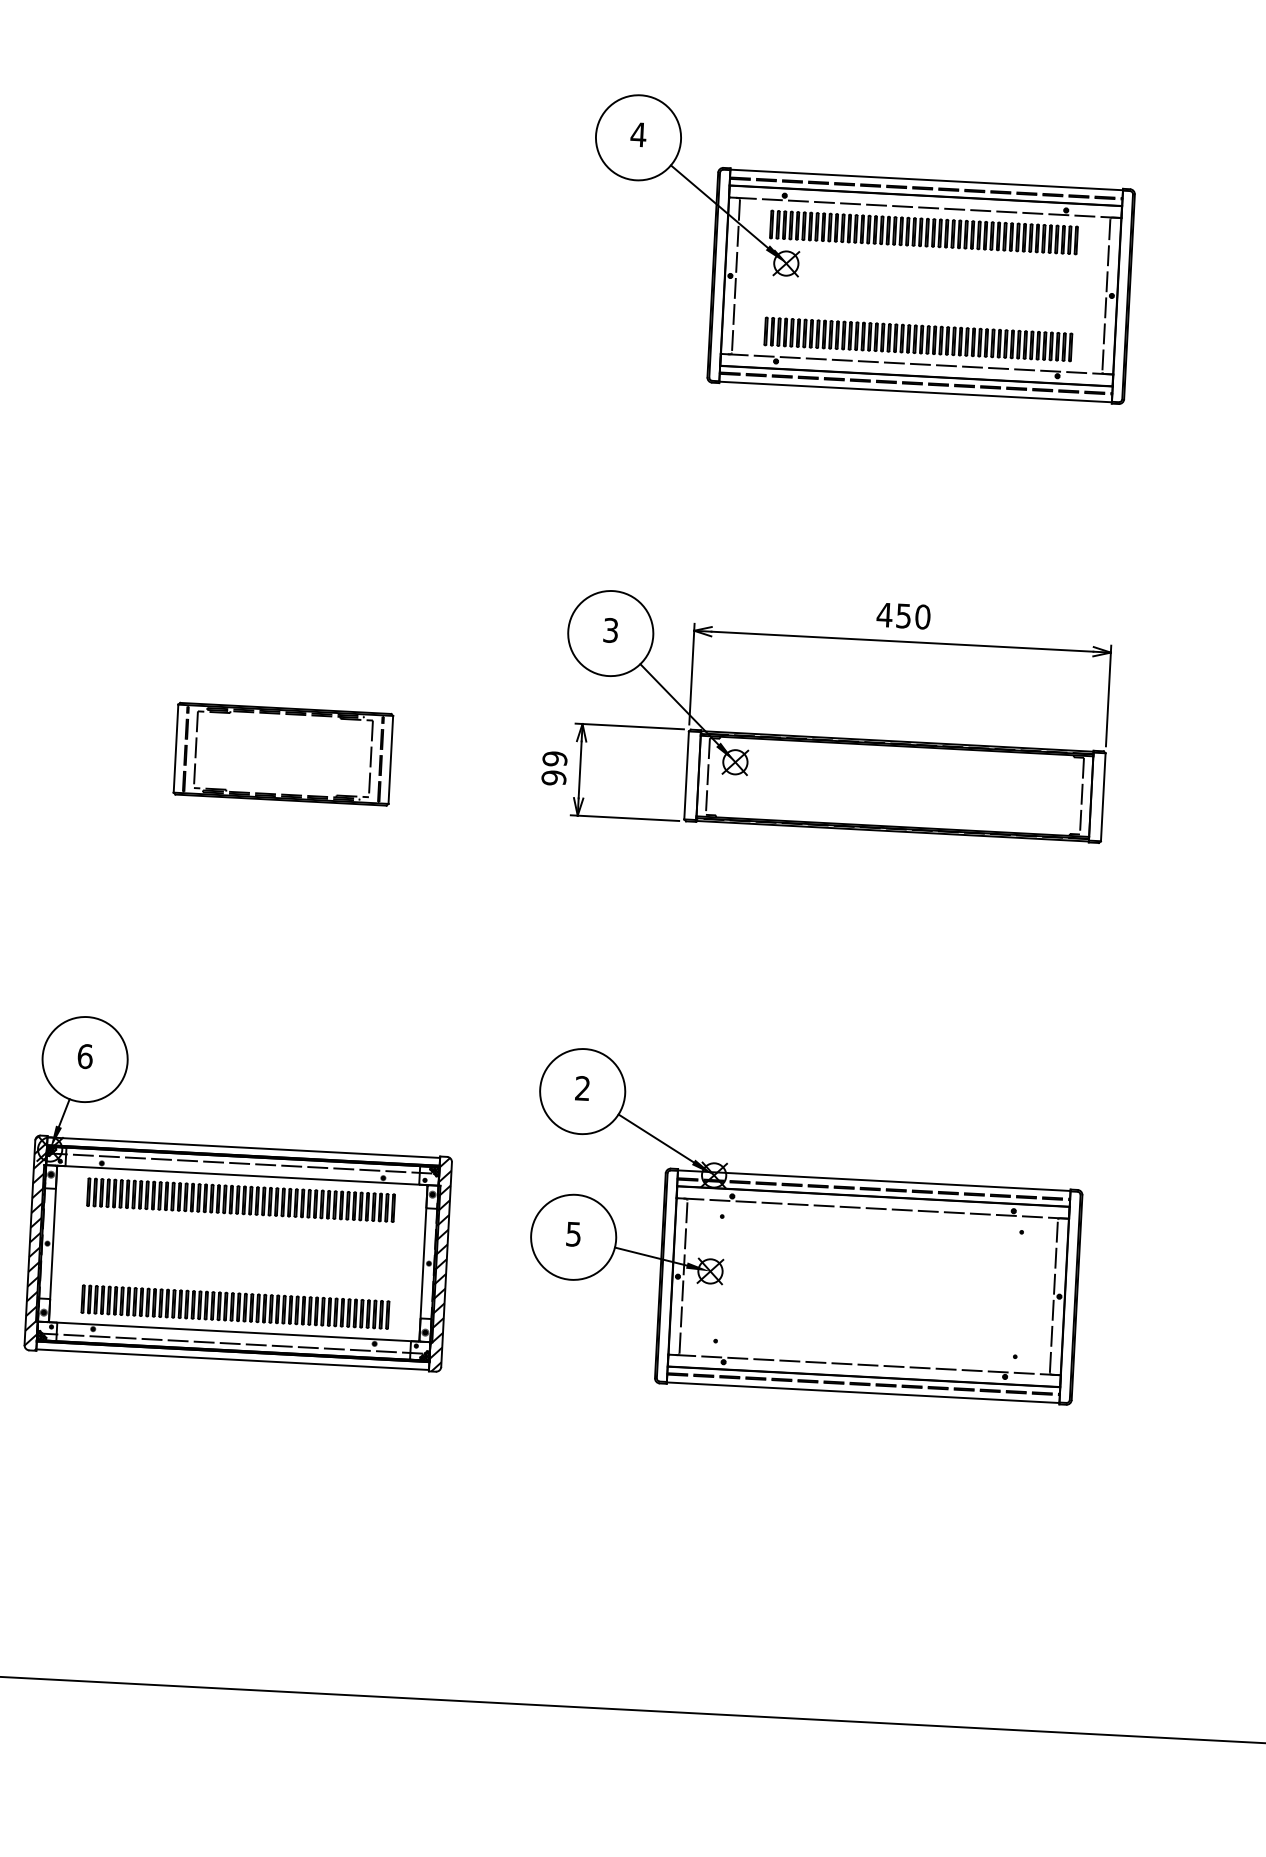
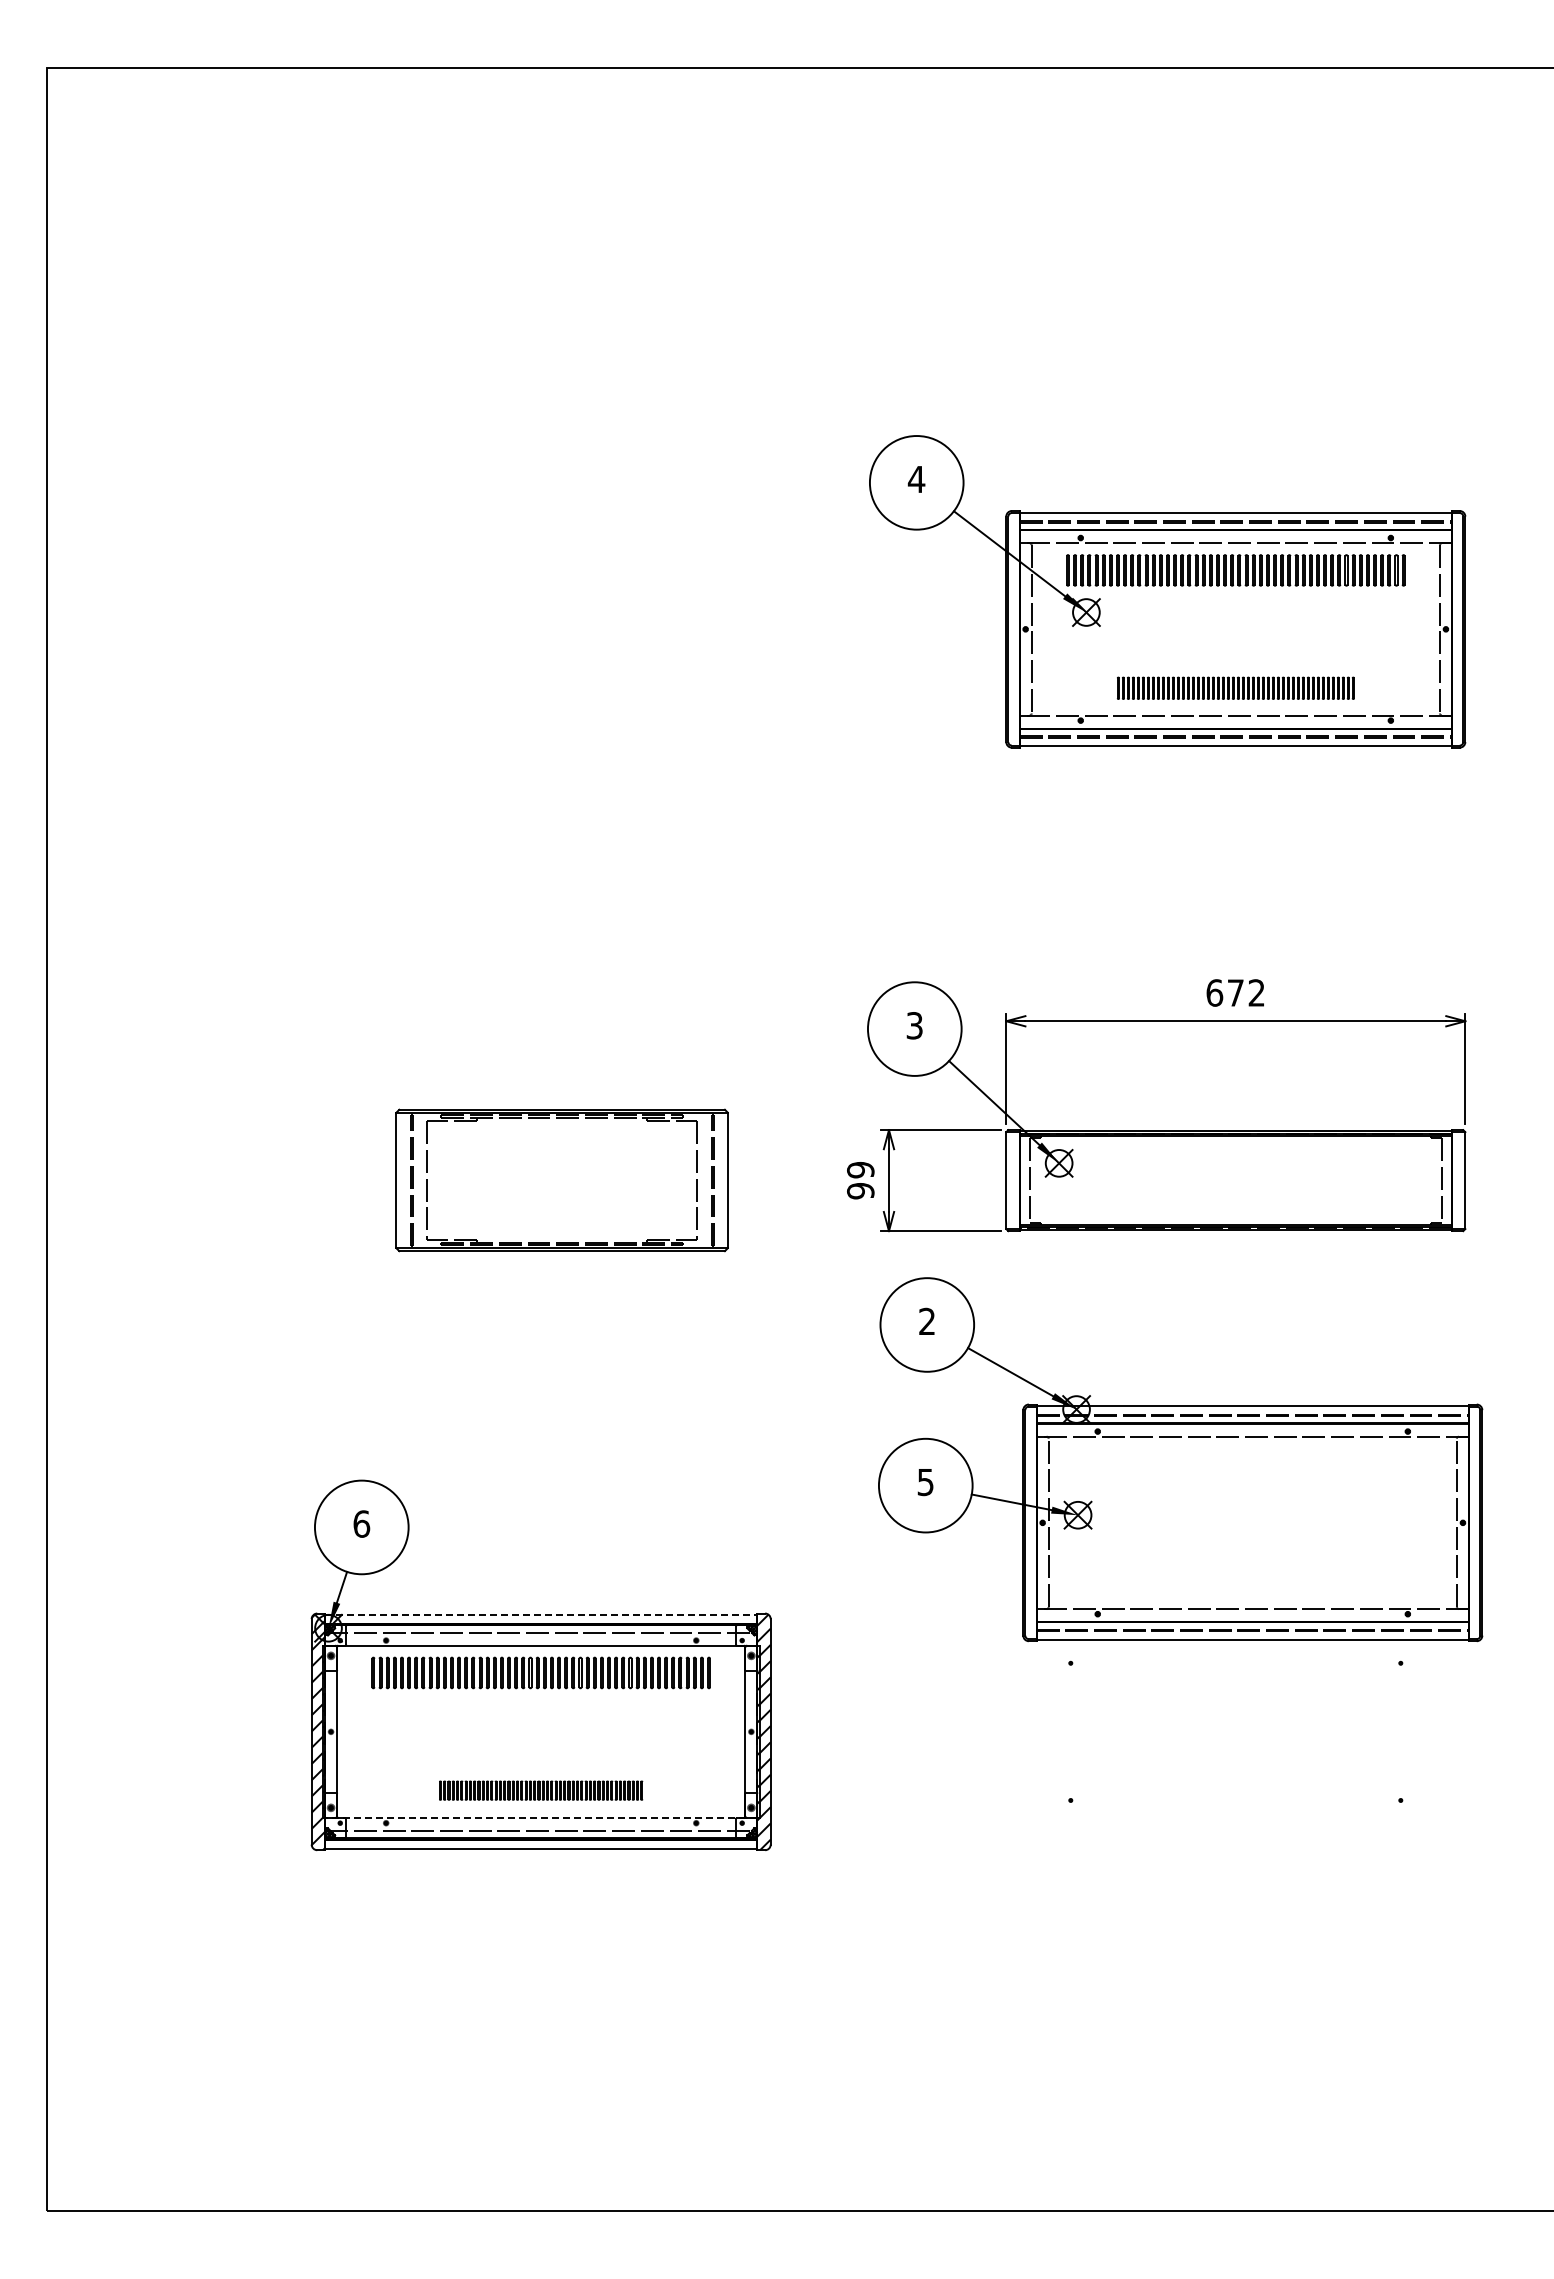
part: (918, 339) -> (1235, 688), size x0.7
text: (903, 615) -> (1235, 992), 450 -> 672
part: (282, 754) -> (561, 1180), size x1.4
line: (244, 1148) -> (541, 1615), solid -> dashed
part: (806, 1225) -> (1180, 1459), moved
part: (234, 1306) -> (540, 1790), size x0.6
line: (233, 1332) -> (540, 1818), solid -> dashed

